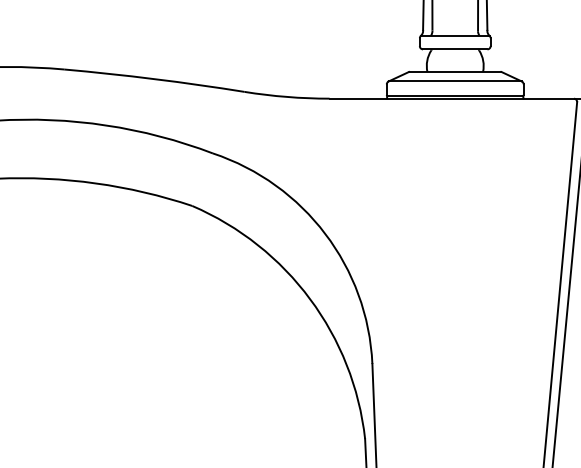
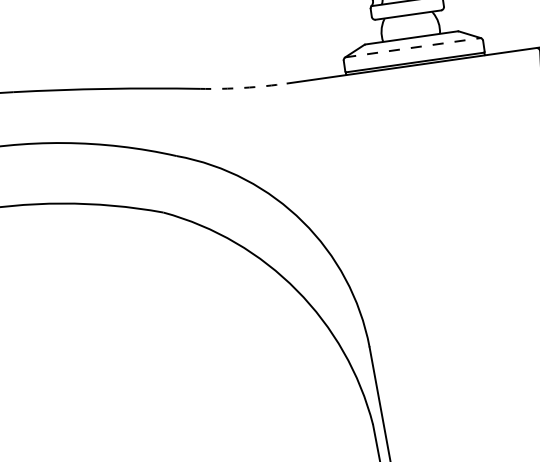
line: (455, 81) -> (413, 47), solid -> dashed
arc: (286, 96) -> (243, 87), solid -> dashed

